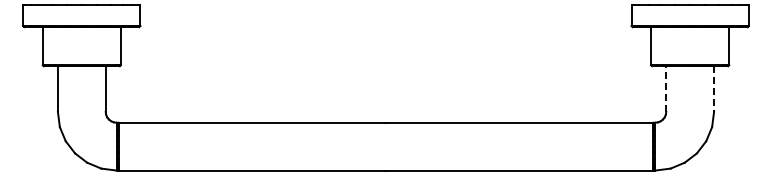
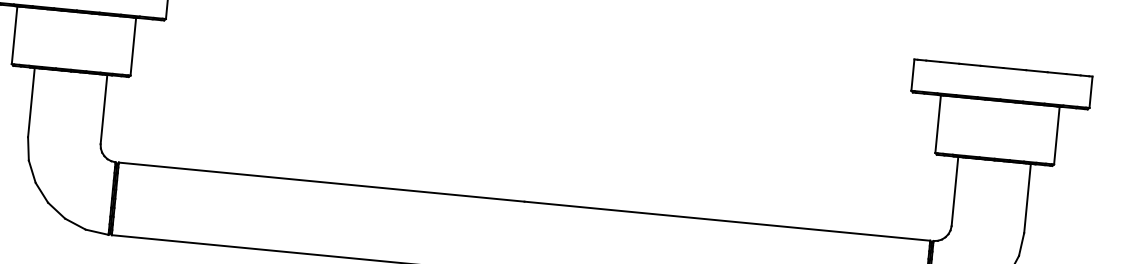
line: (666, 89) -> (955, 192), dashed -> solid
line: (714, 89) -> (1028, 199), dashed -> solid

